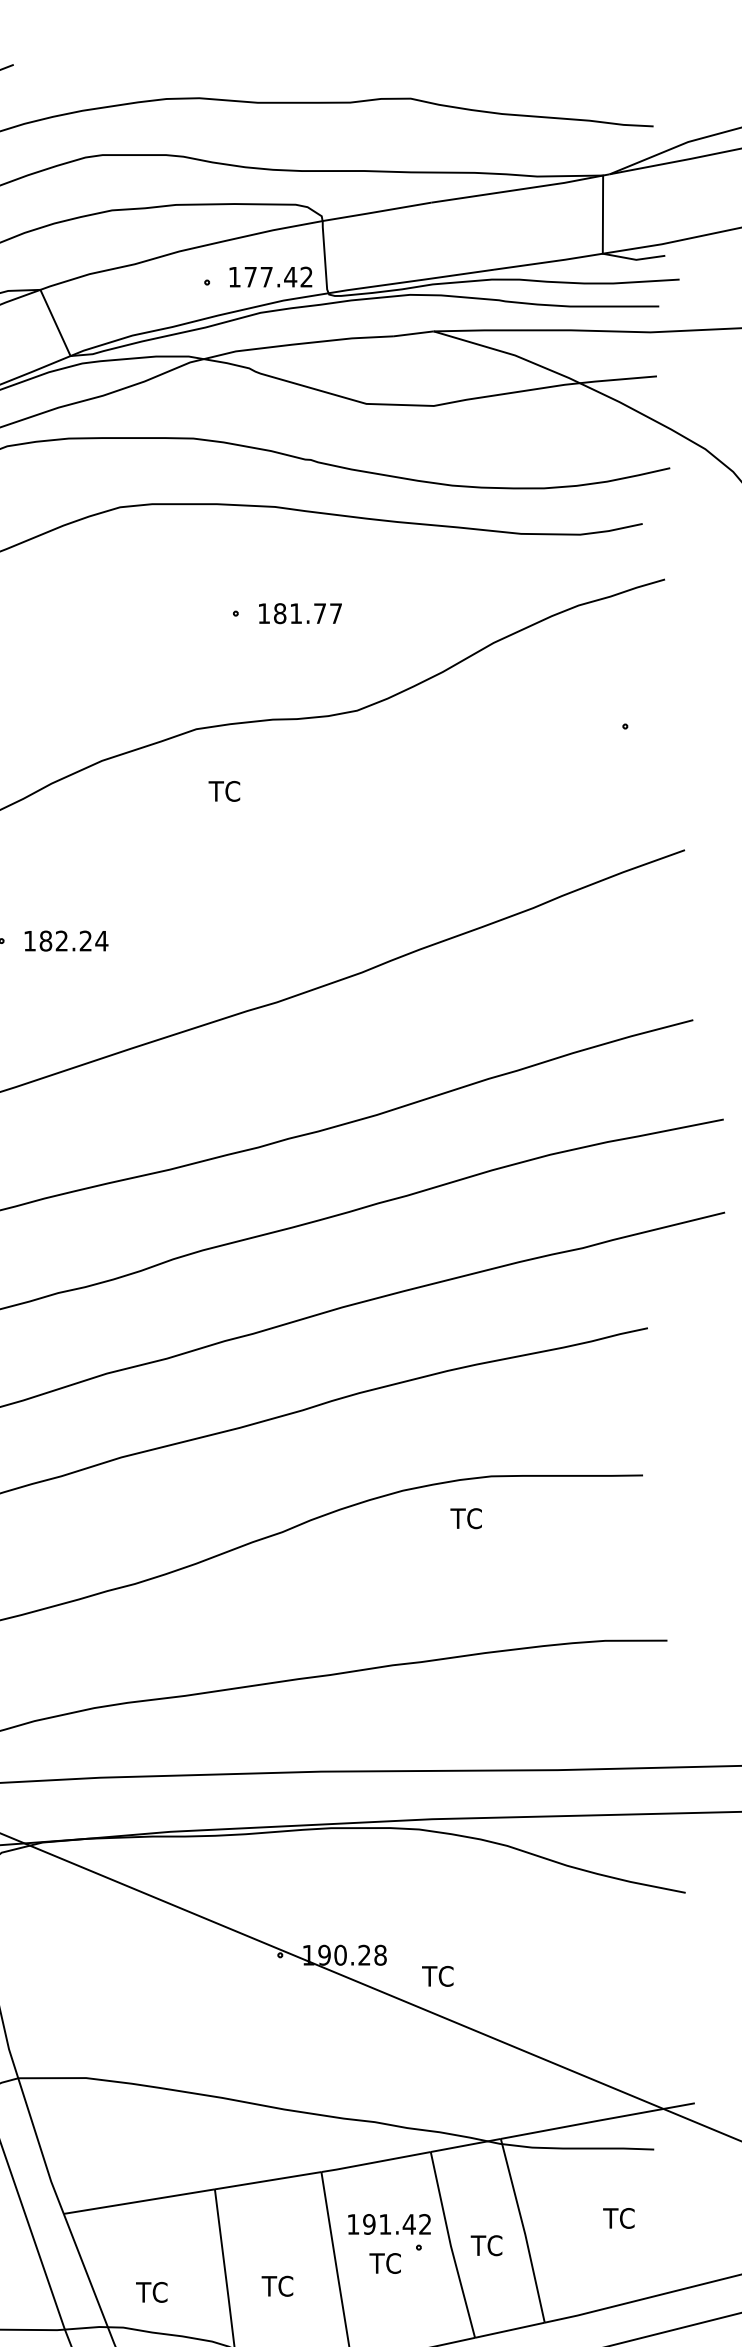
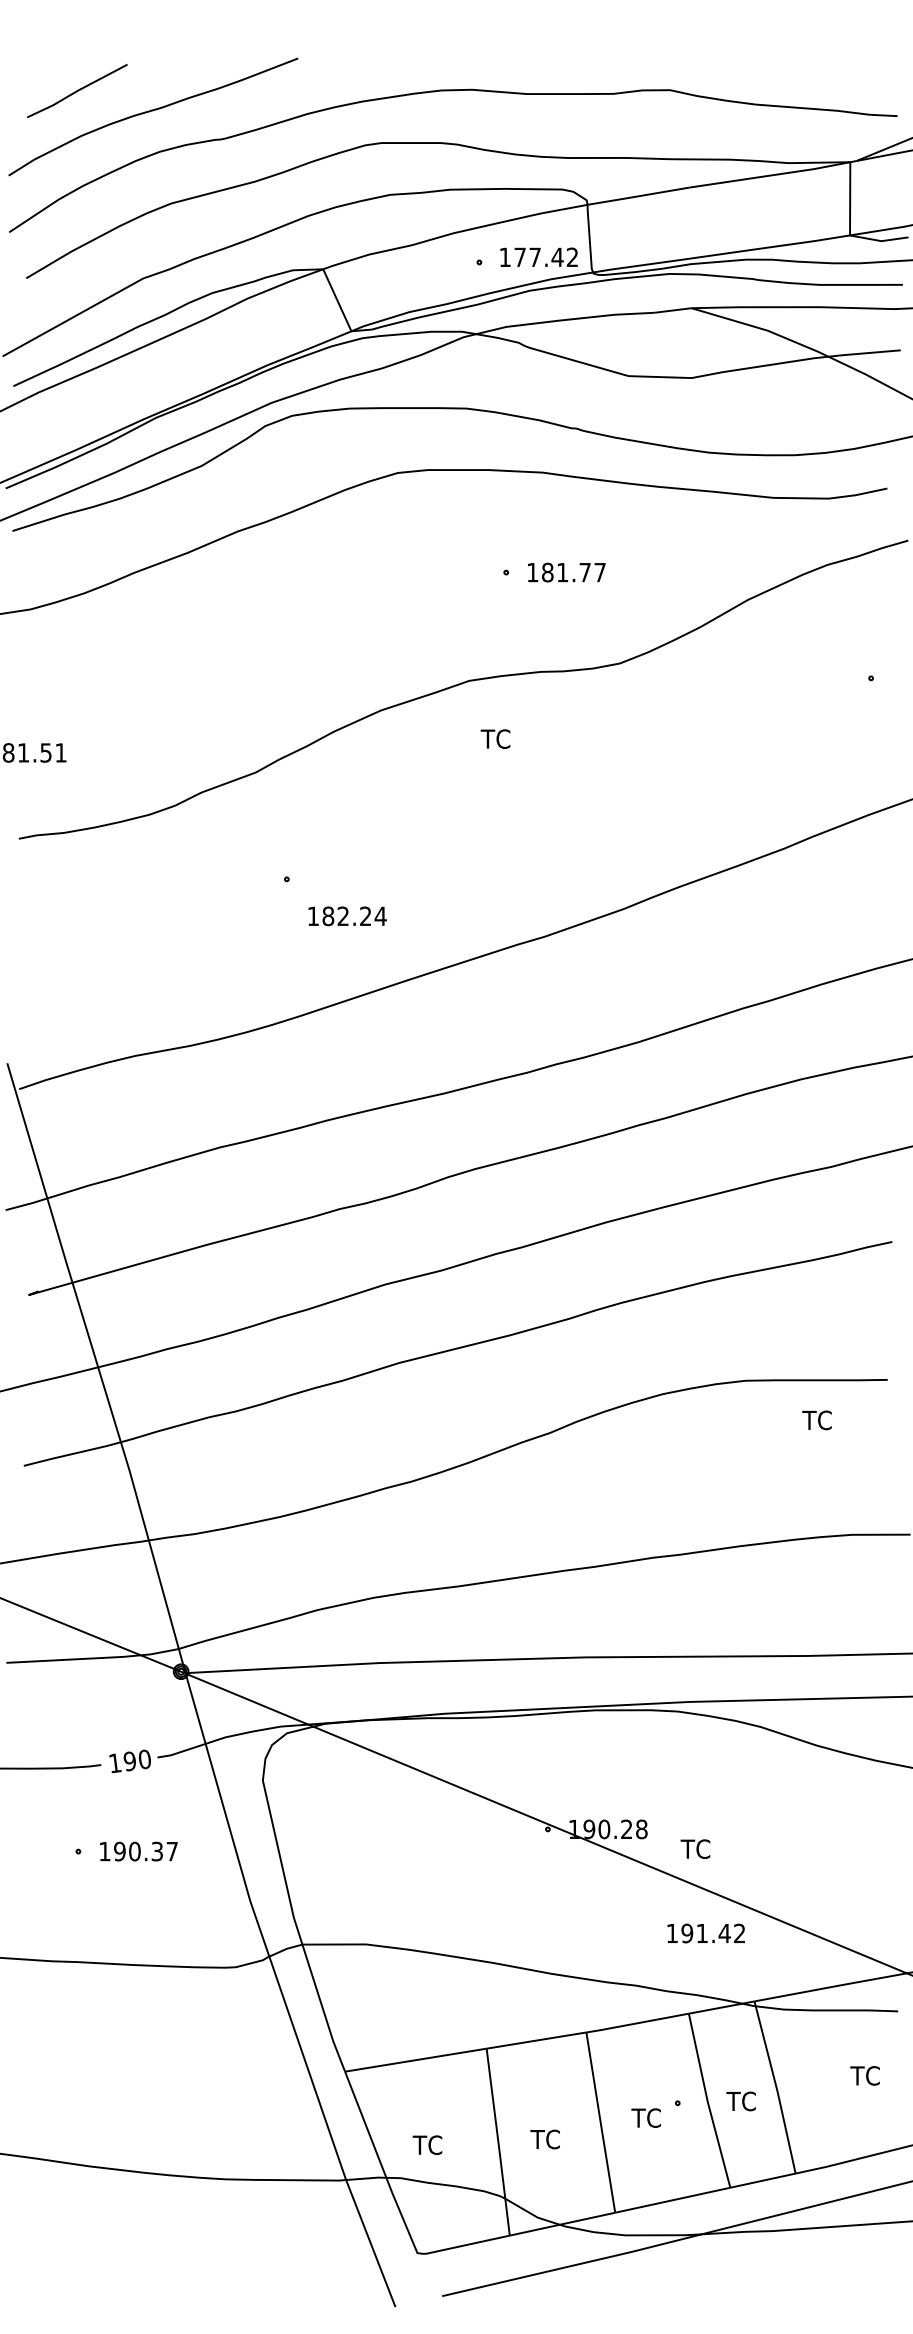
text: (66, 941) -> (347, 916), moved
text: (465, 1518) -> (816, 1420), moved
text: (388, 2224) -> (705, 1933), moved

